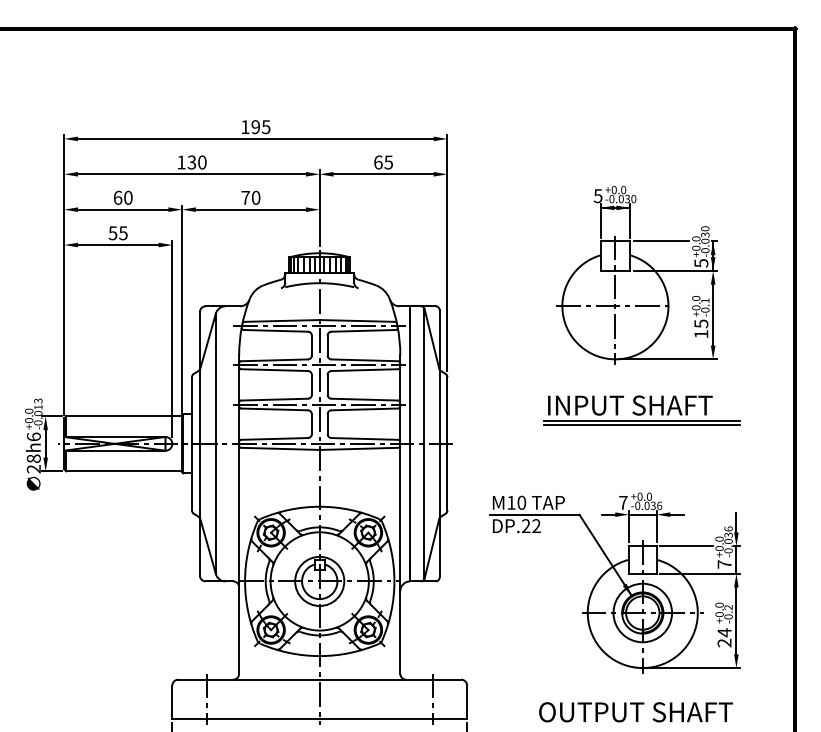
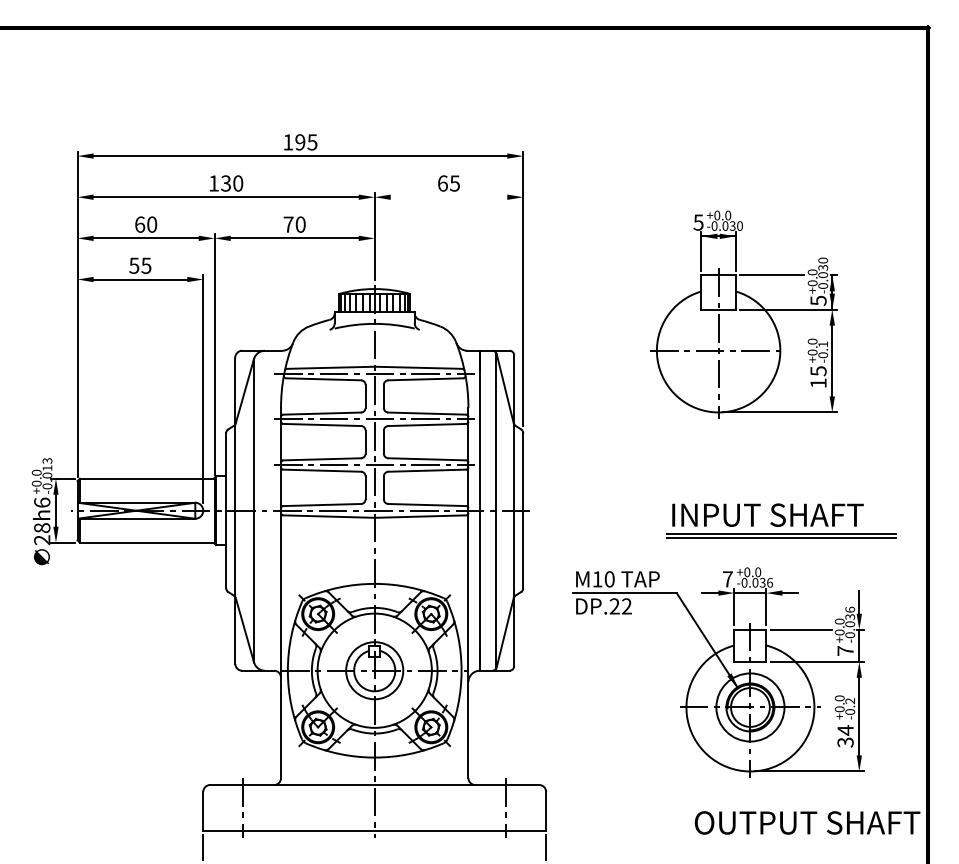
line: (383, 174) -> (448, 197), removed
part: (641, 410) -> (781, 520), moved
text: (724, 643) -> (845, 742), 24 -> 34
text: (635, 711) -> (807, 822), moved

